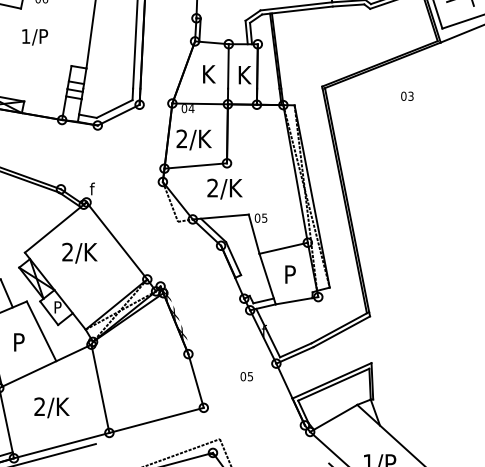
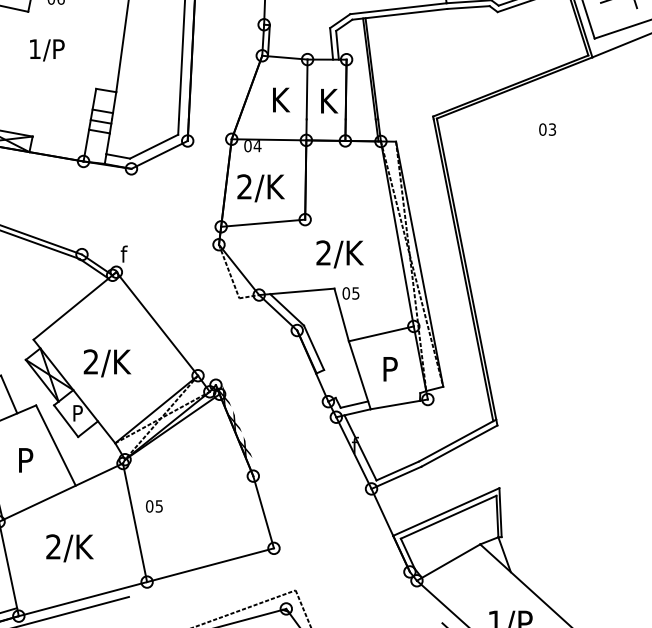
text: (224, 188) -> (339, 253), moved
text: (79, 252) -> (106, 362), moved
text: (246, 376) -> (153, 506), moved

